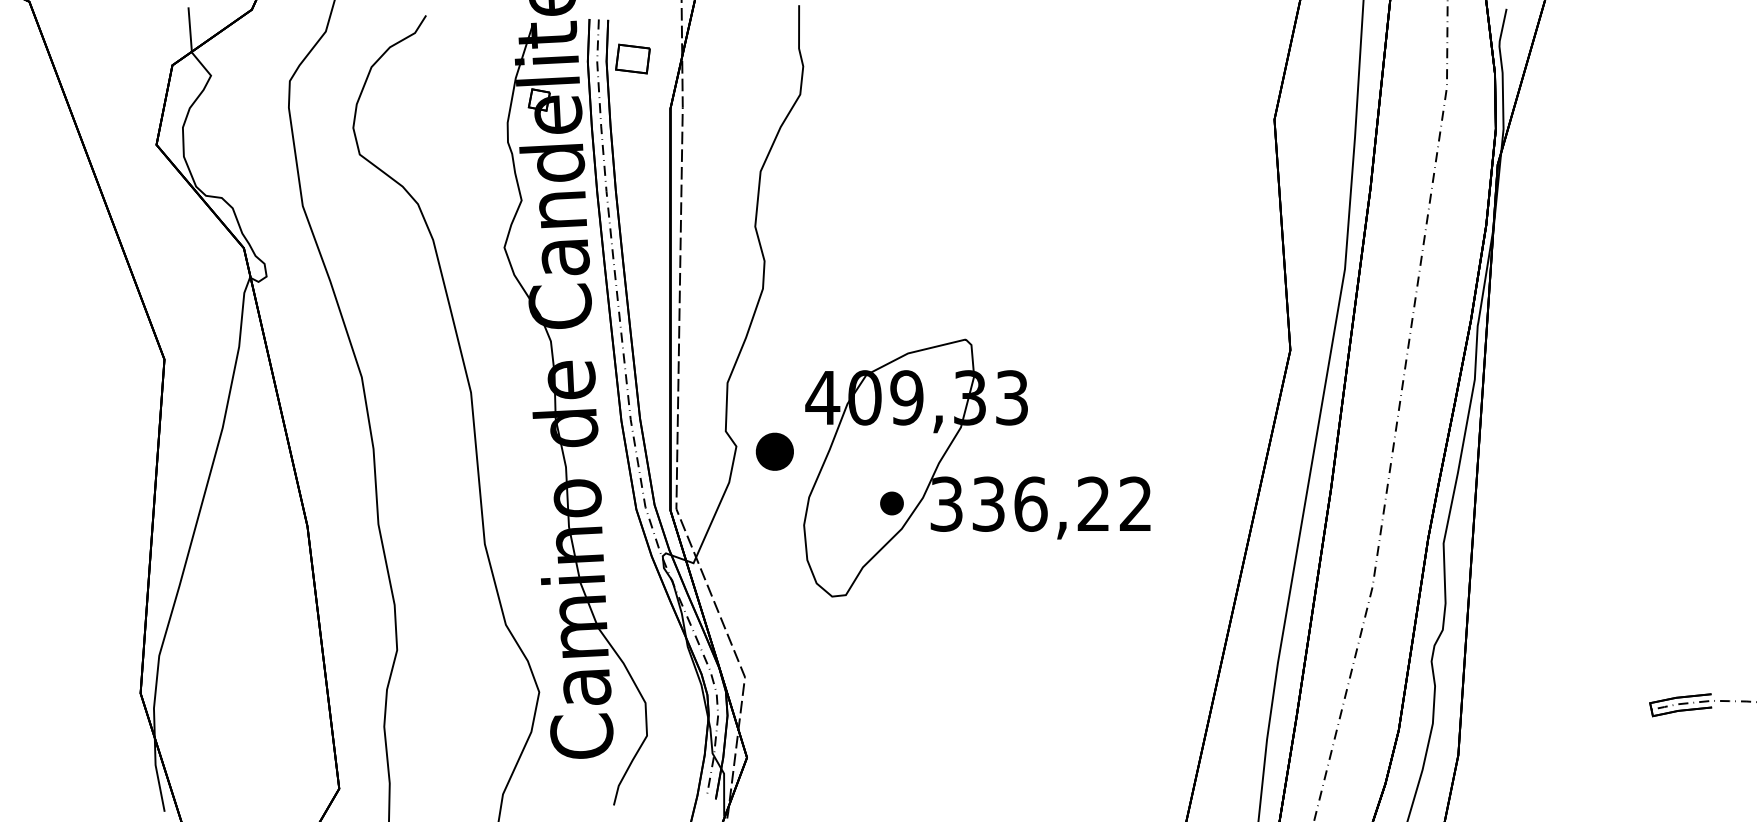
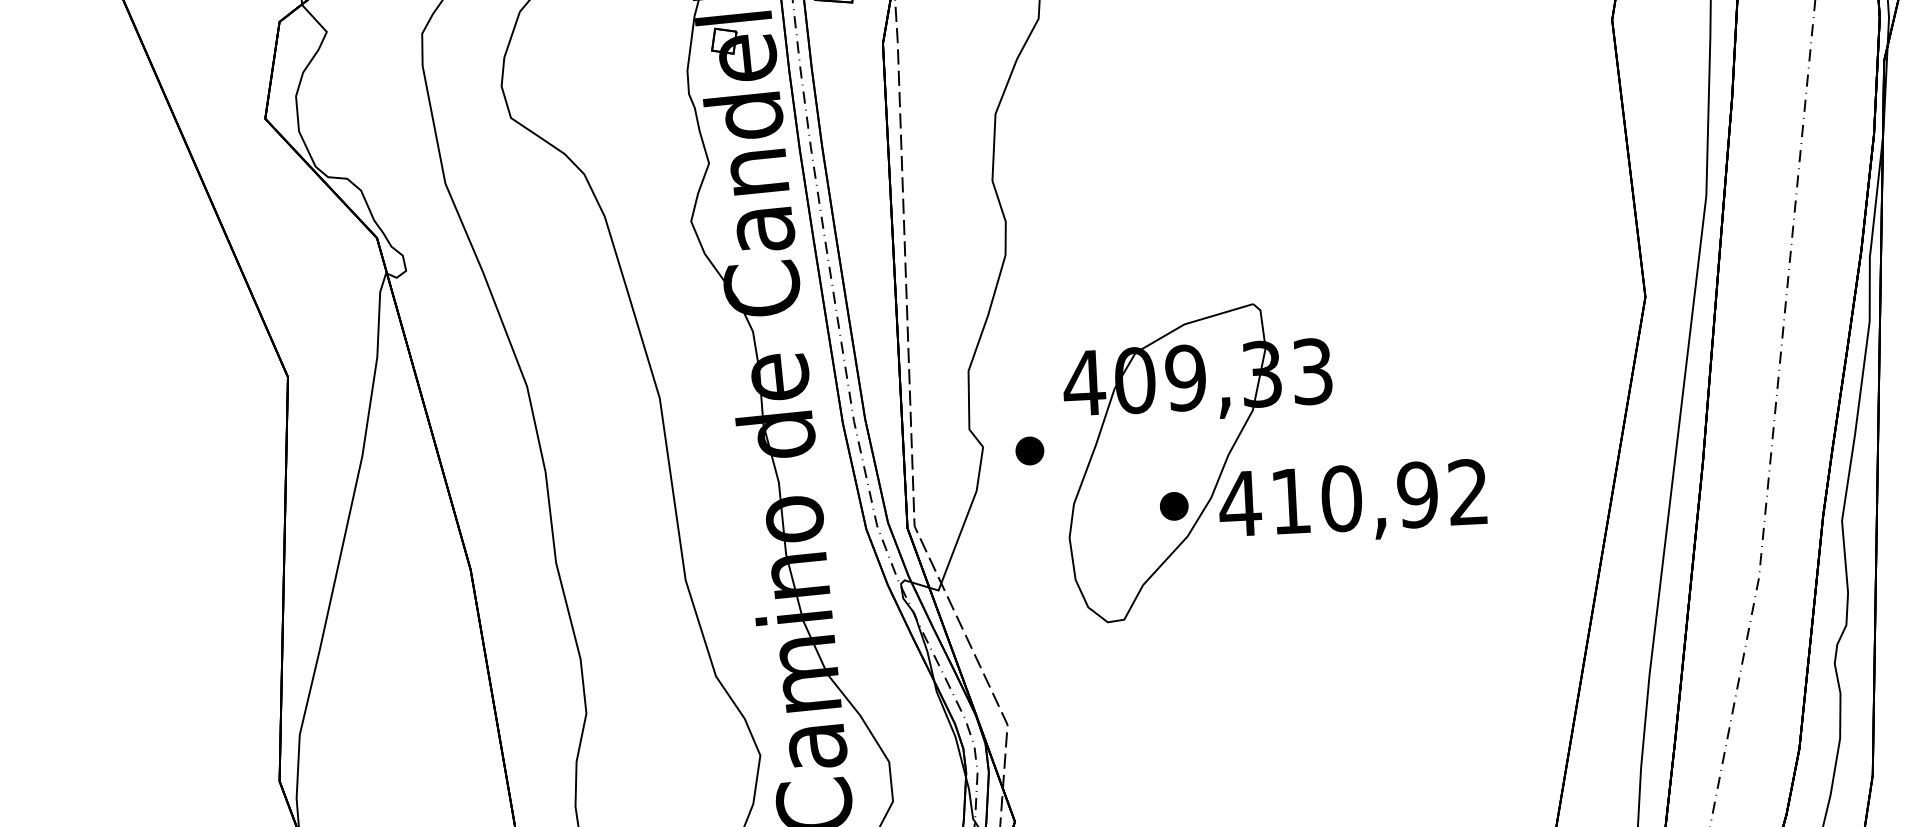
part: (774, 451) -> (1029, 450), size x0.62
text: (1019, 503) -> (1328, 498), 336,22 -> 410,92

